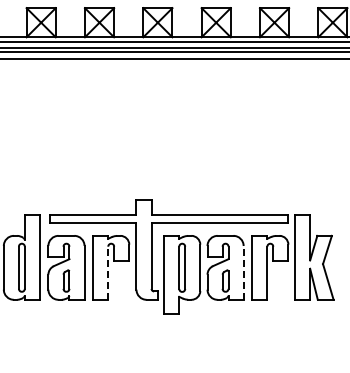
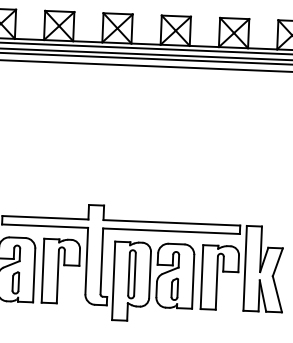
line: (243, 272) -> (193, 281), dashed -> solid
line: (108, 273) -> (58, 277), dashed -> solid

